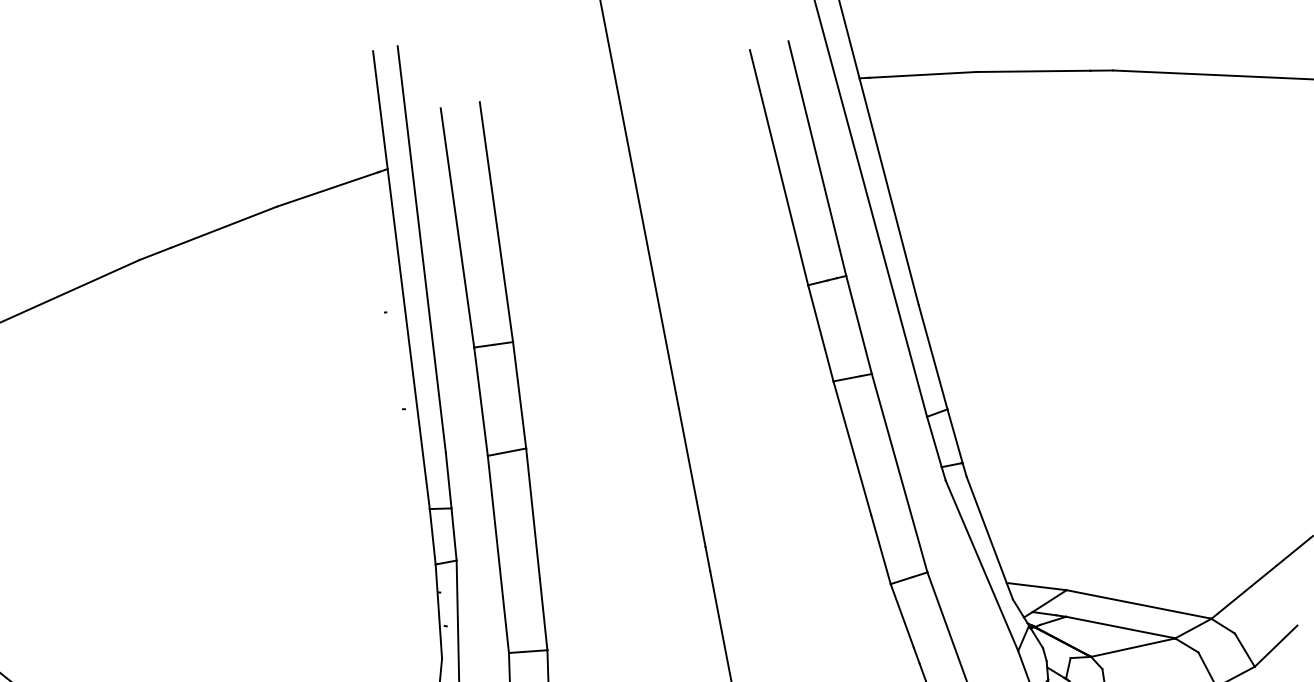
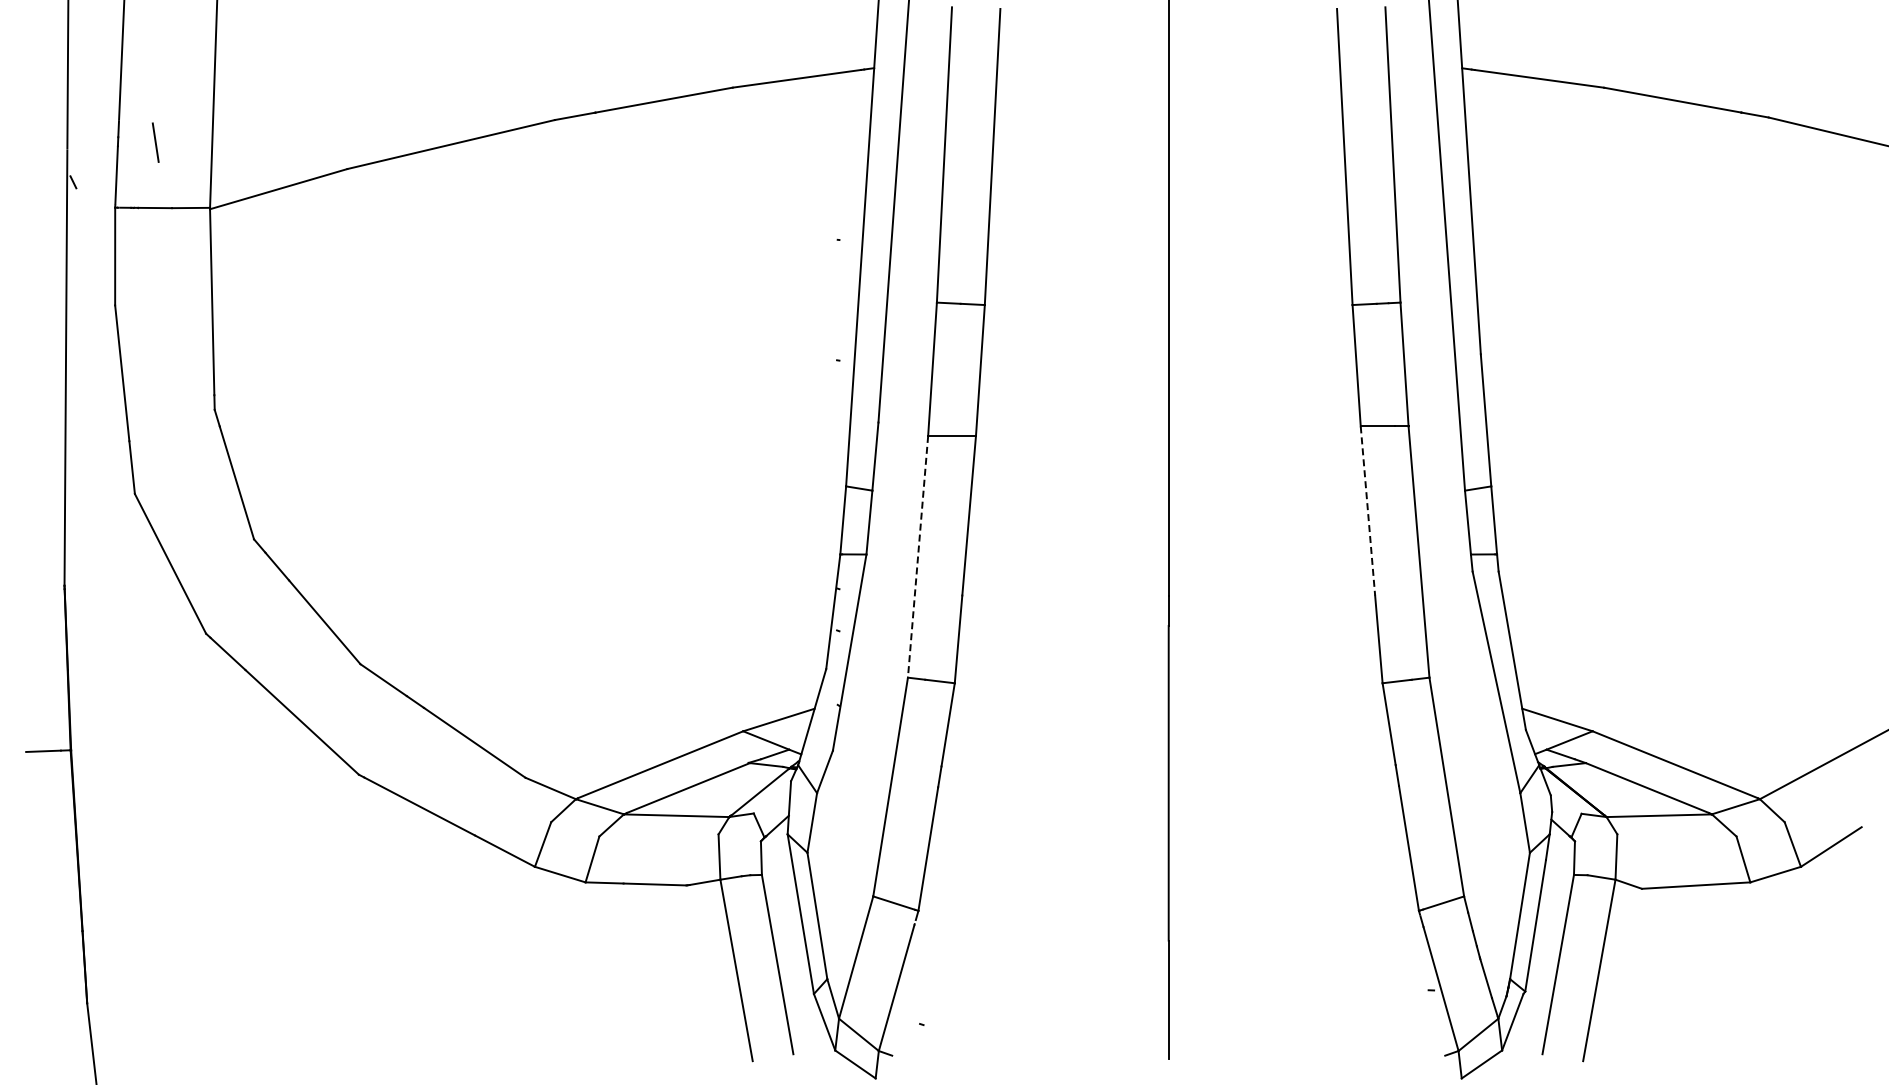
line: (851, 447) -> (1367, 510), solid -> dashed
line: (498, 554) -> (918, 557), solid -> dashed

